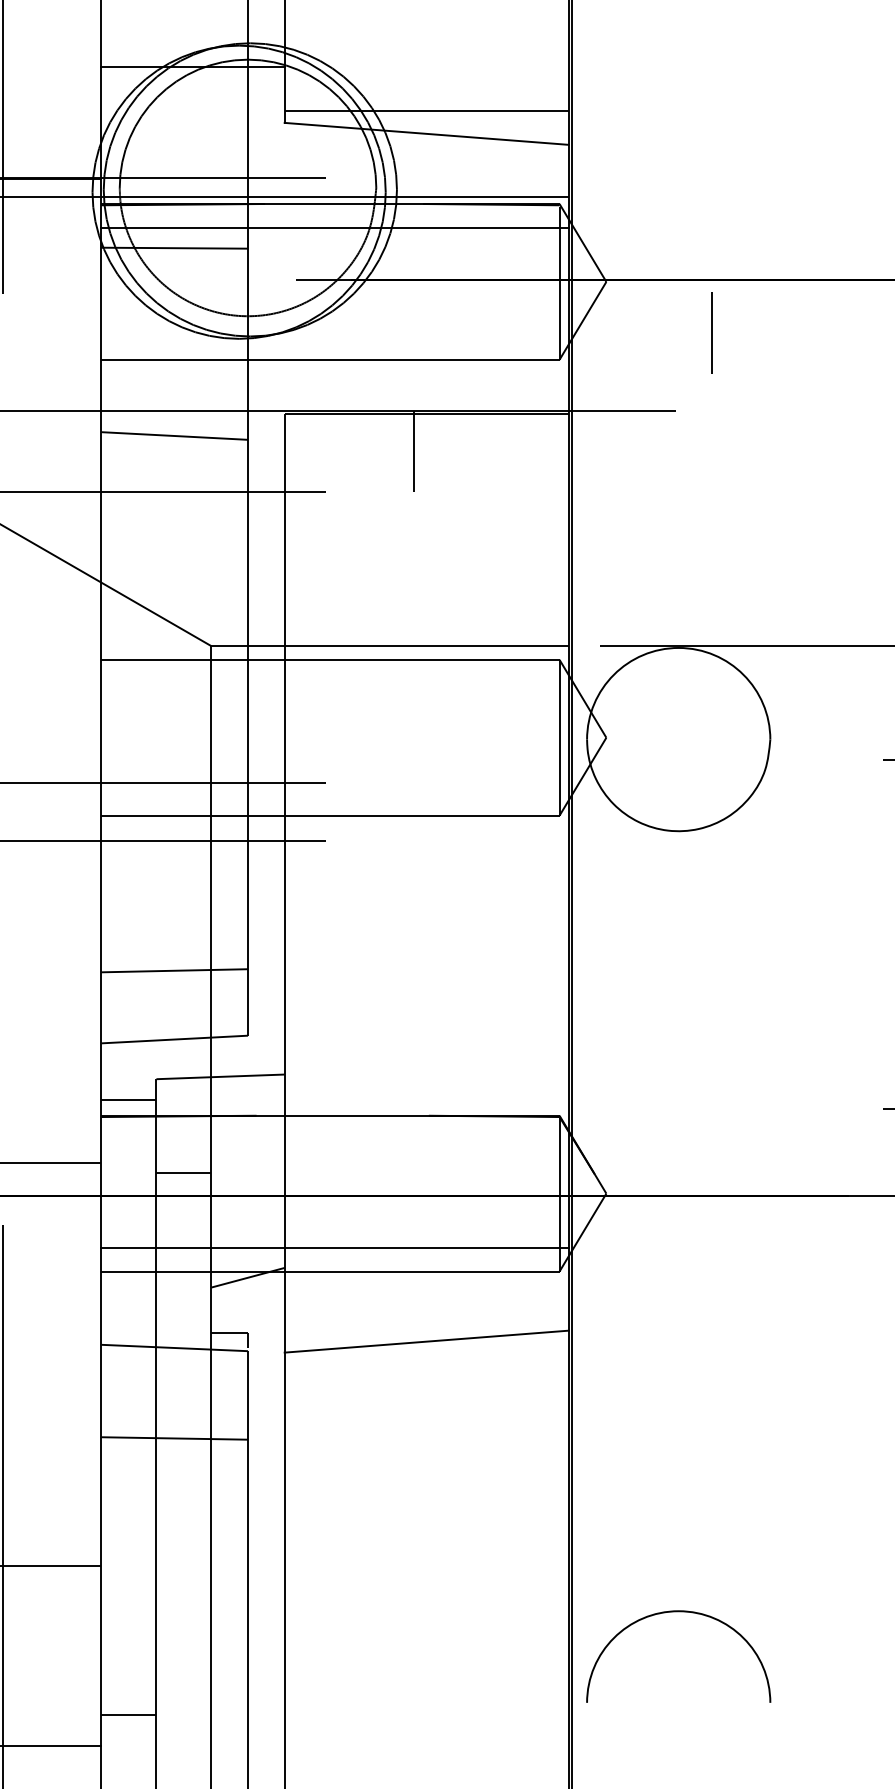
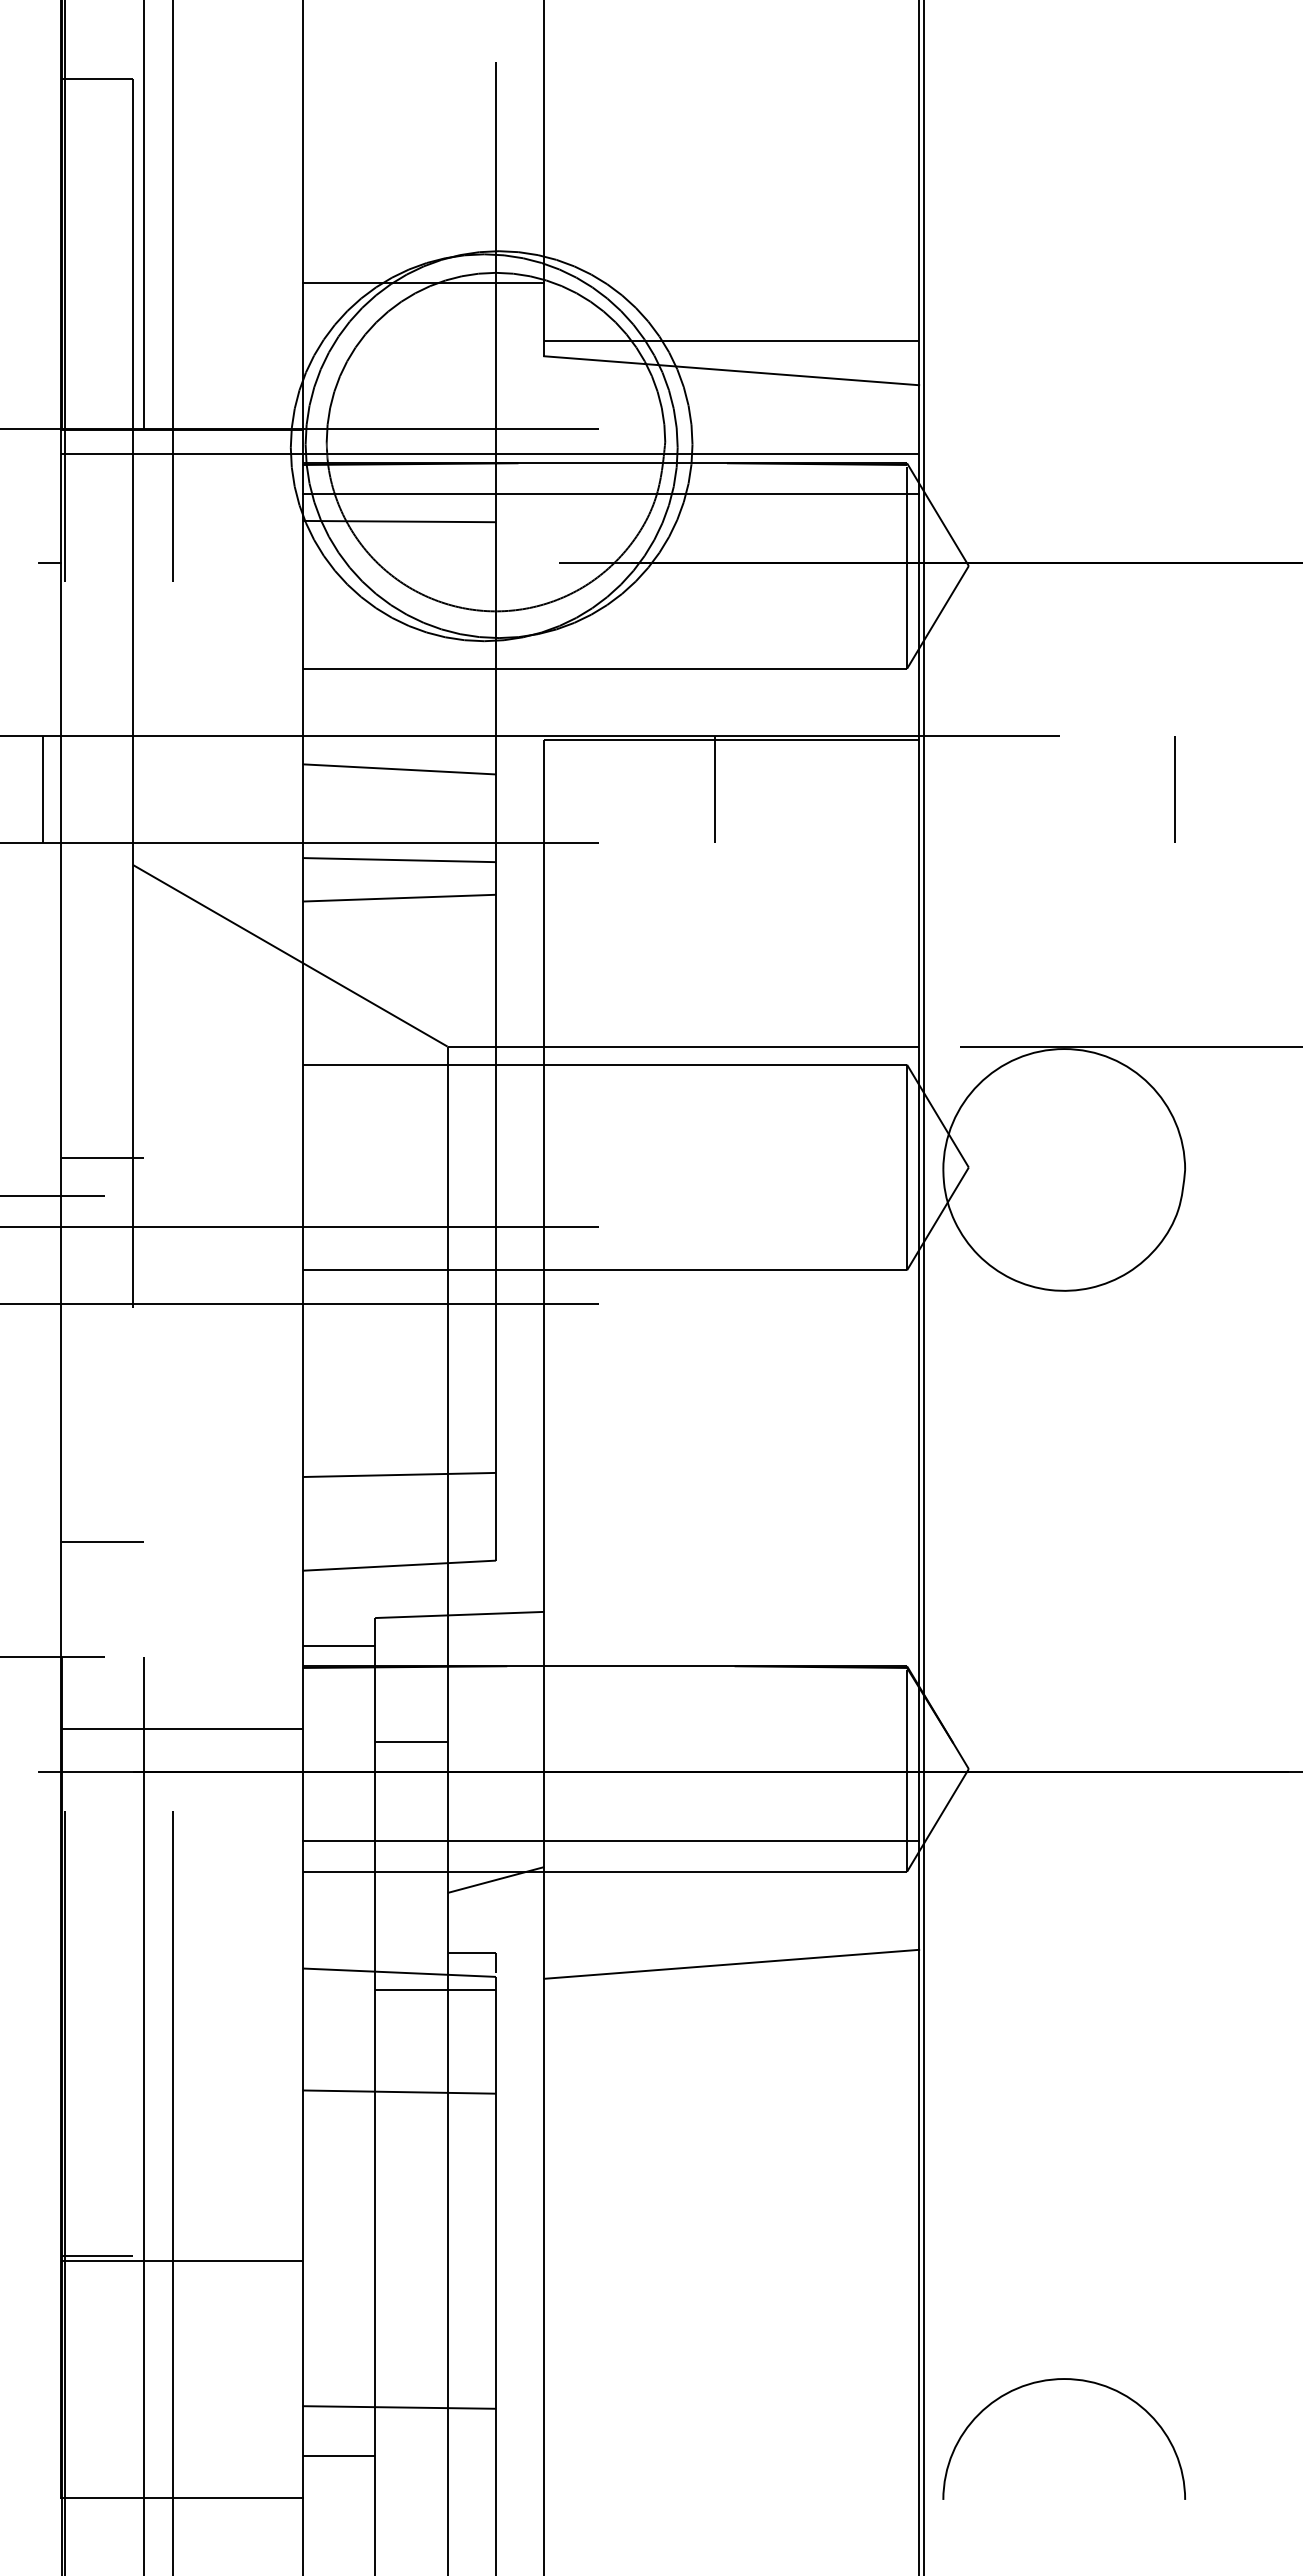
line: (711, 333) -> (1174, 789), moved
line: (174, 505) -> (398, 860), added
line: (174, 533) -> (398, 897), added
line: (202, 1360) -> (435, 1989), added
arc: (673, 1612) -> (1057, 2380), moved
line: (174, 1677) -> (398, 2407), added

